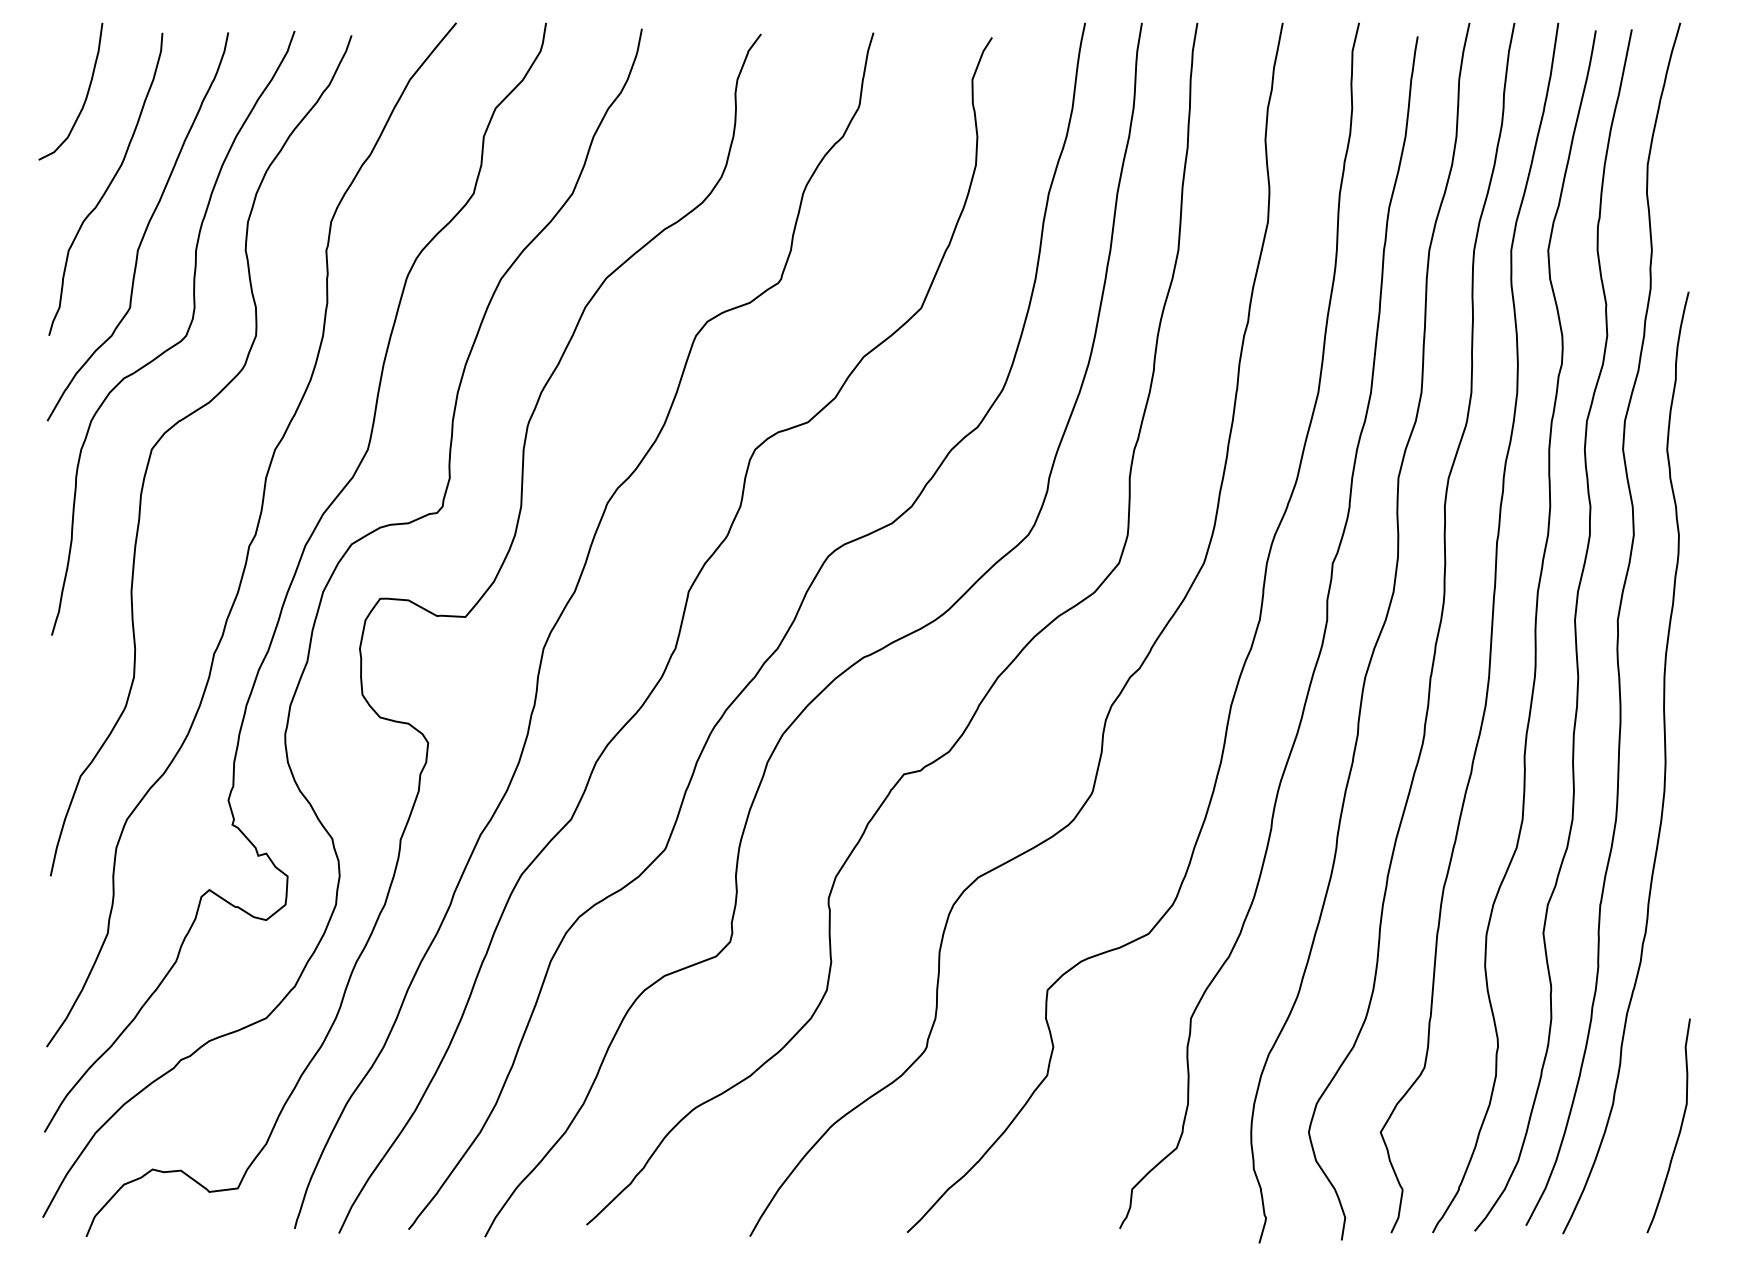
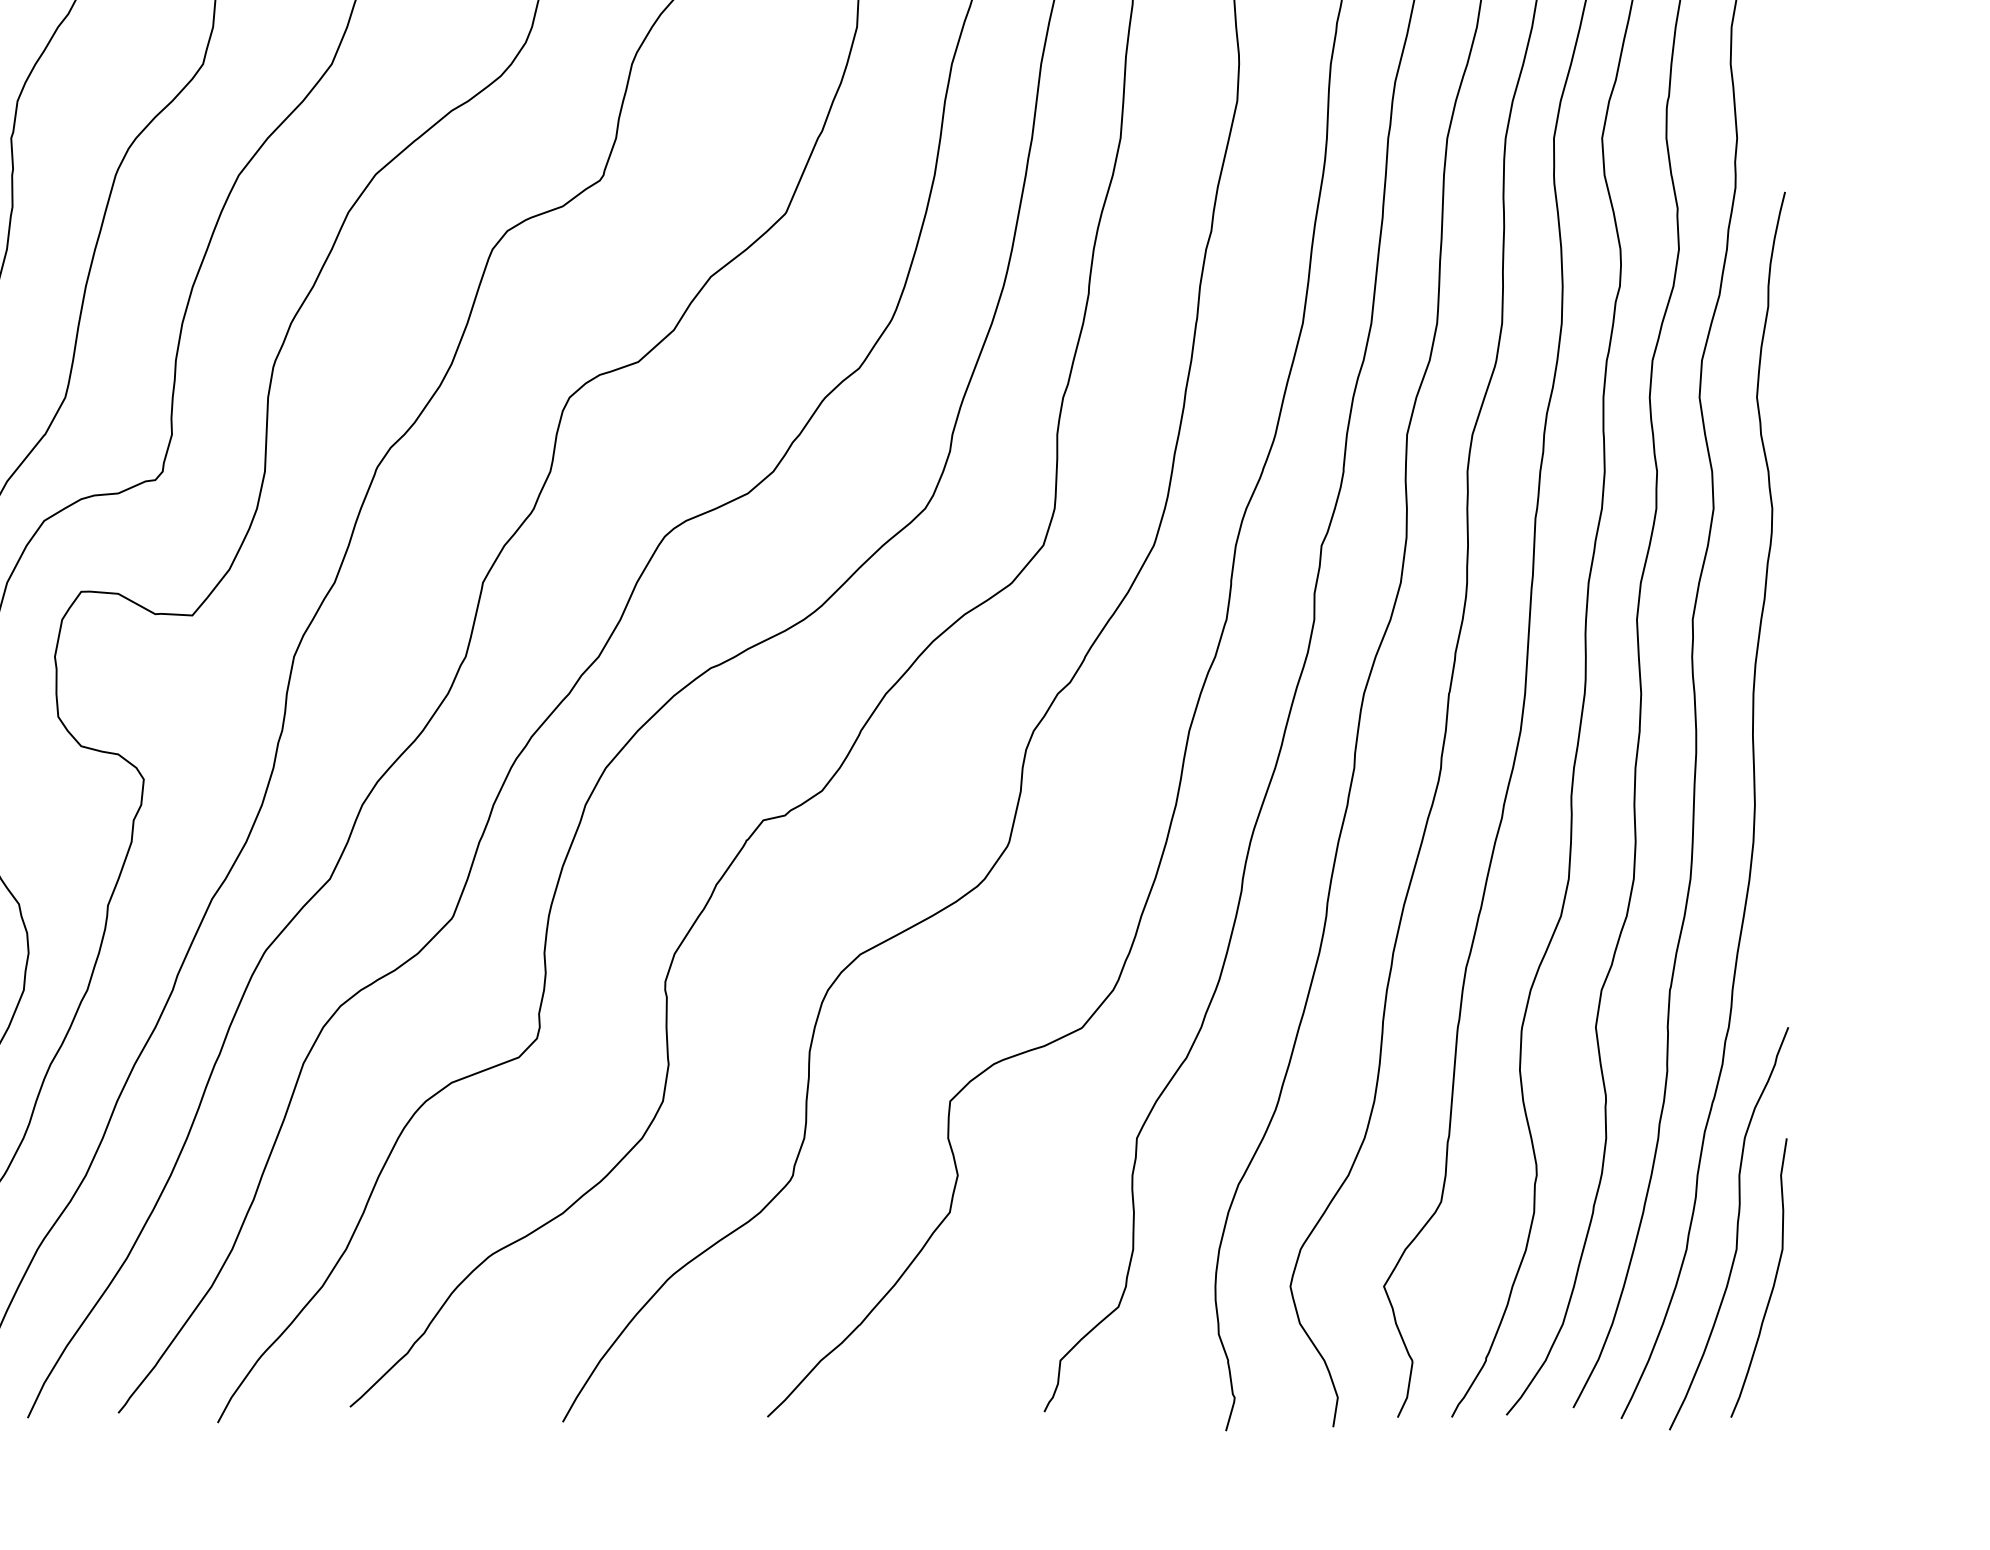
curve: (1651, 1087) -> (1736, 1228), added

